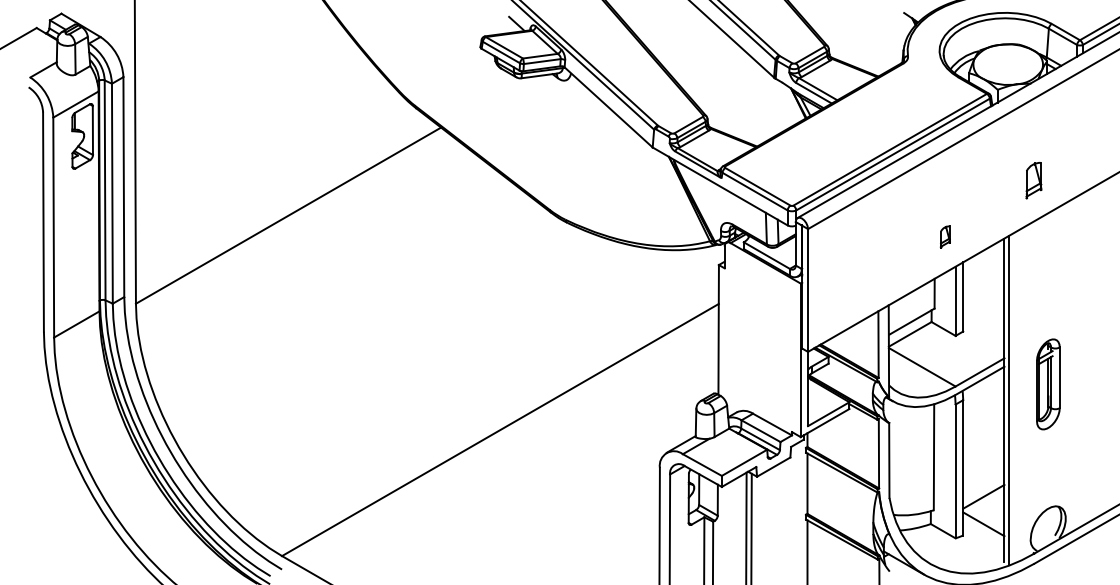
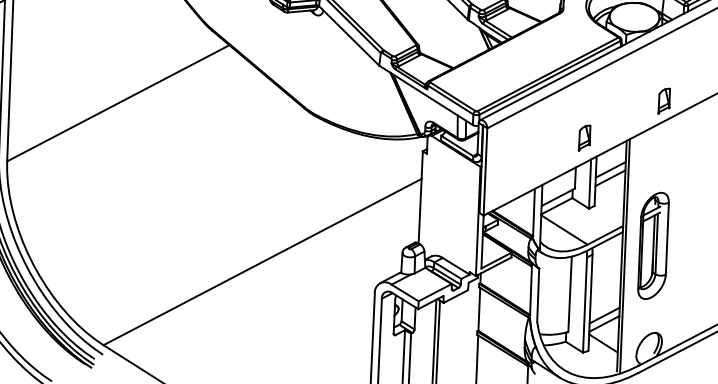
part: (1033, 180) -> (664, 101), moved
part: (945, 236) -> (584, 137), size x1.67
line: (983, 280) -> (610, 170), added
line: (983, 291) -> (610, 177), added
part: (1048, 384) -> (653, 246), size x1.67
line: (983, 484) -> (604, 315), added

